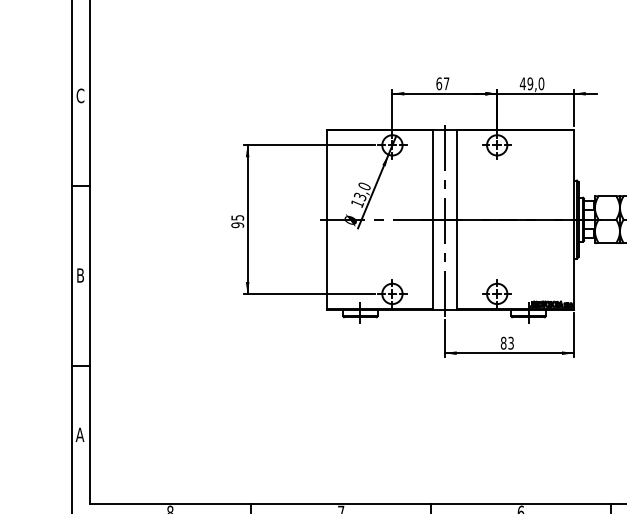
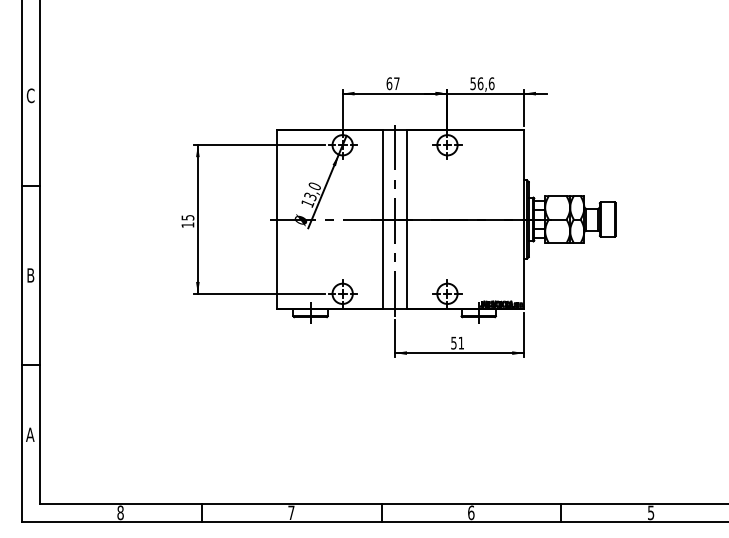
text: (532, 83) -> (482, 83), 49,0 -> 56,6
text: (237, 225) -> (187, 225), 95 -> 15
text: (507, 342) -> (457, 342), 83 -> 51

